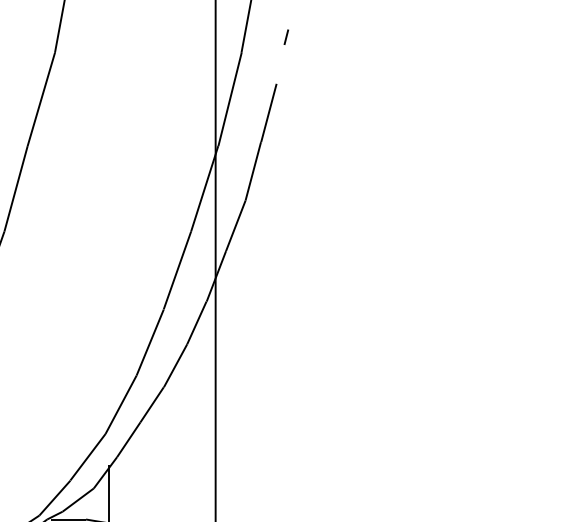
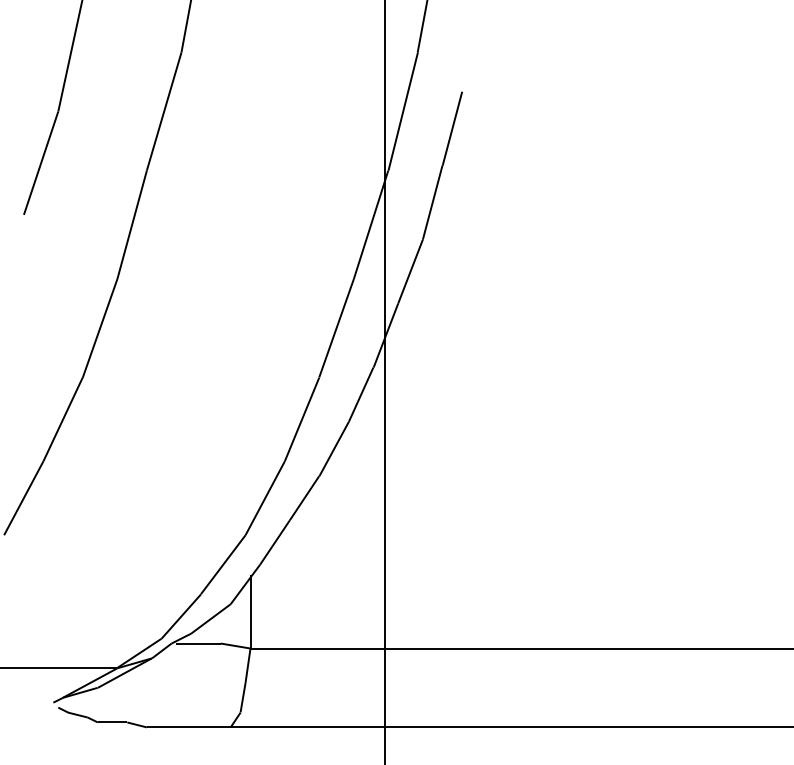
line: (286, 37) -> (474, 32), removed

